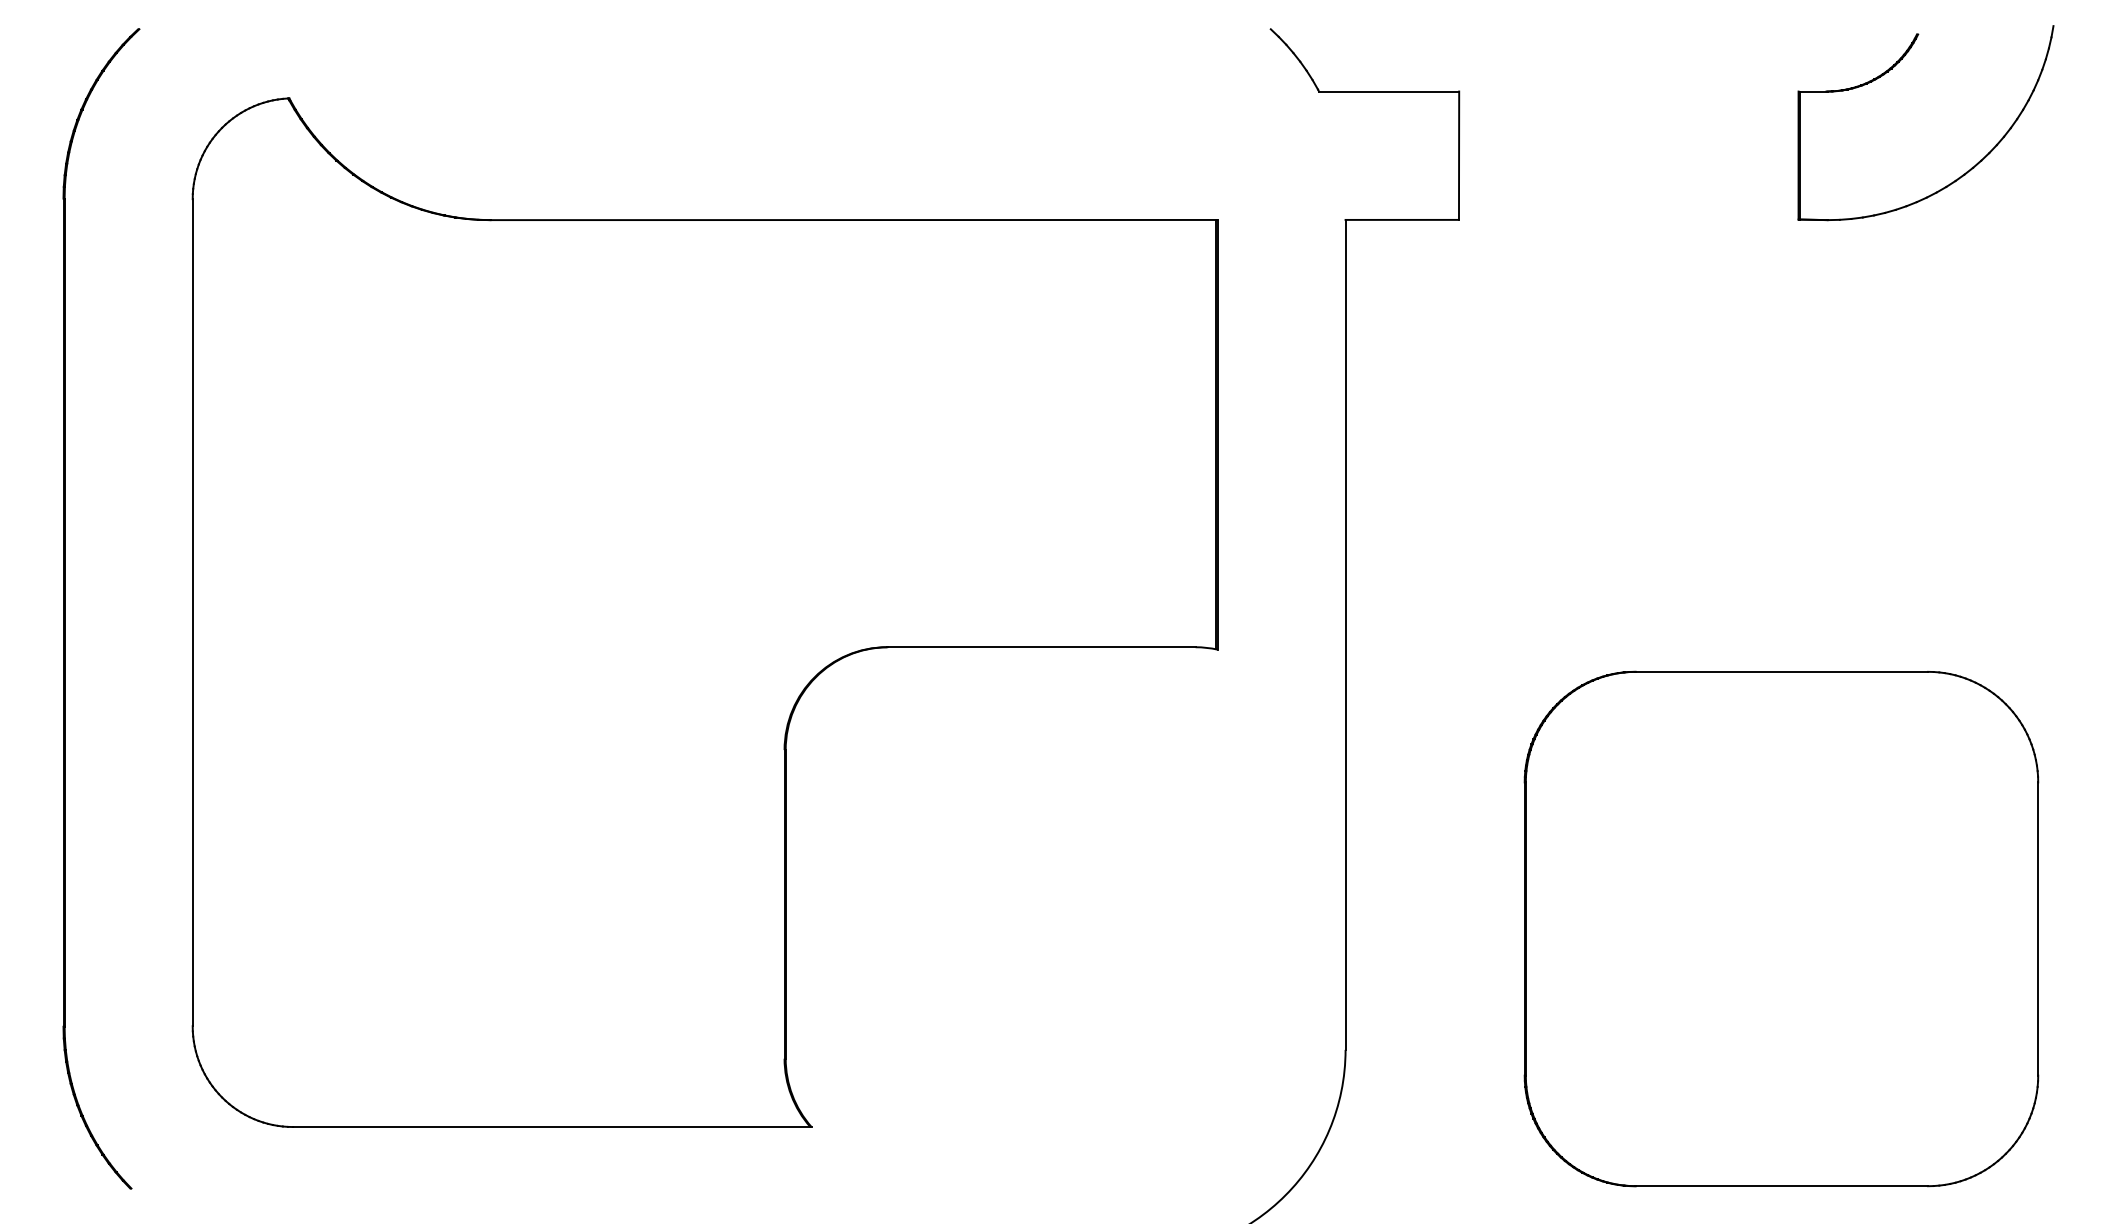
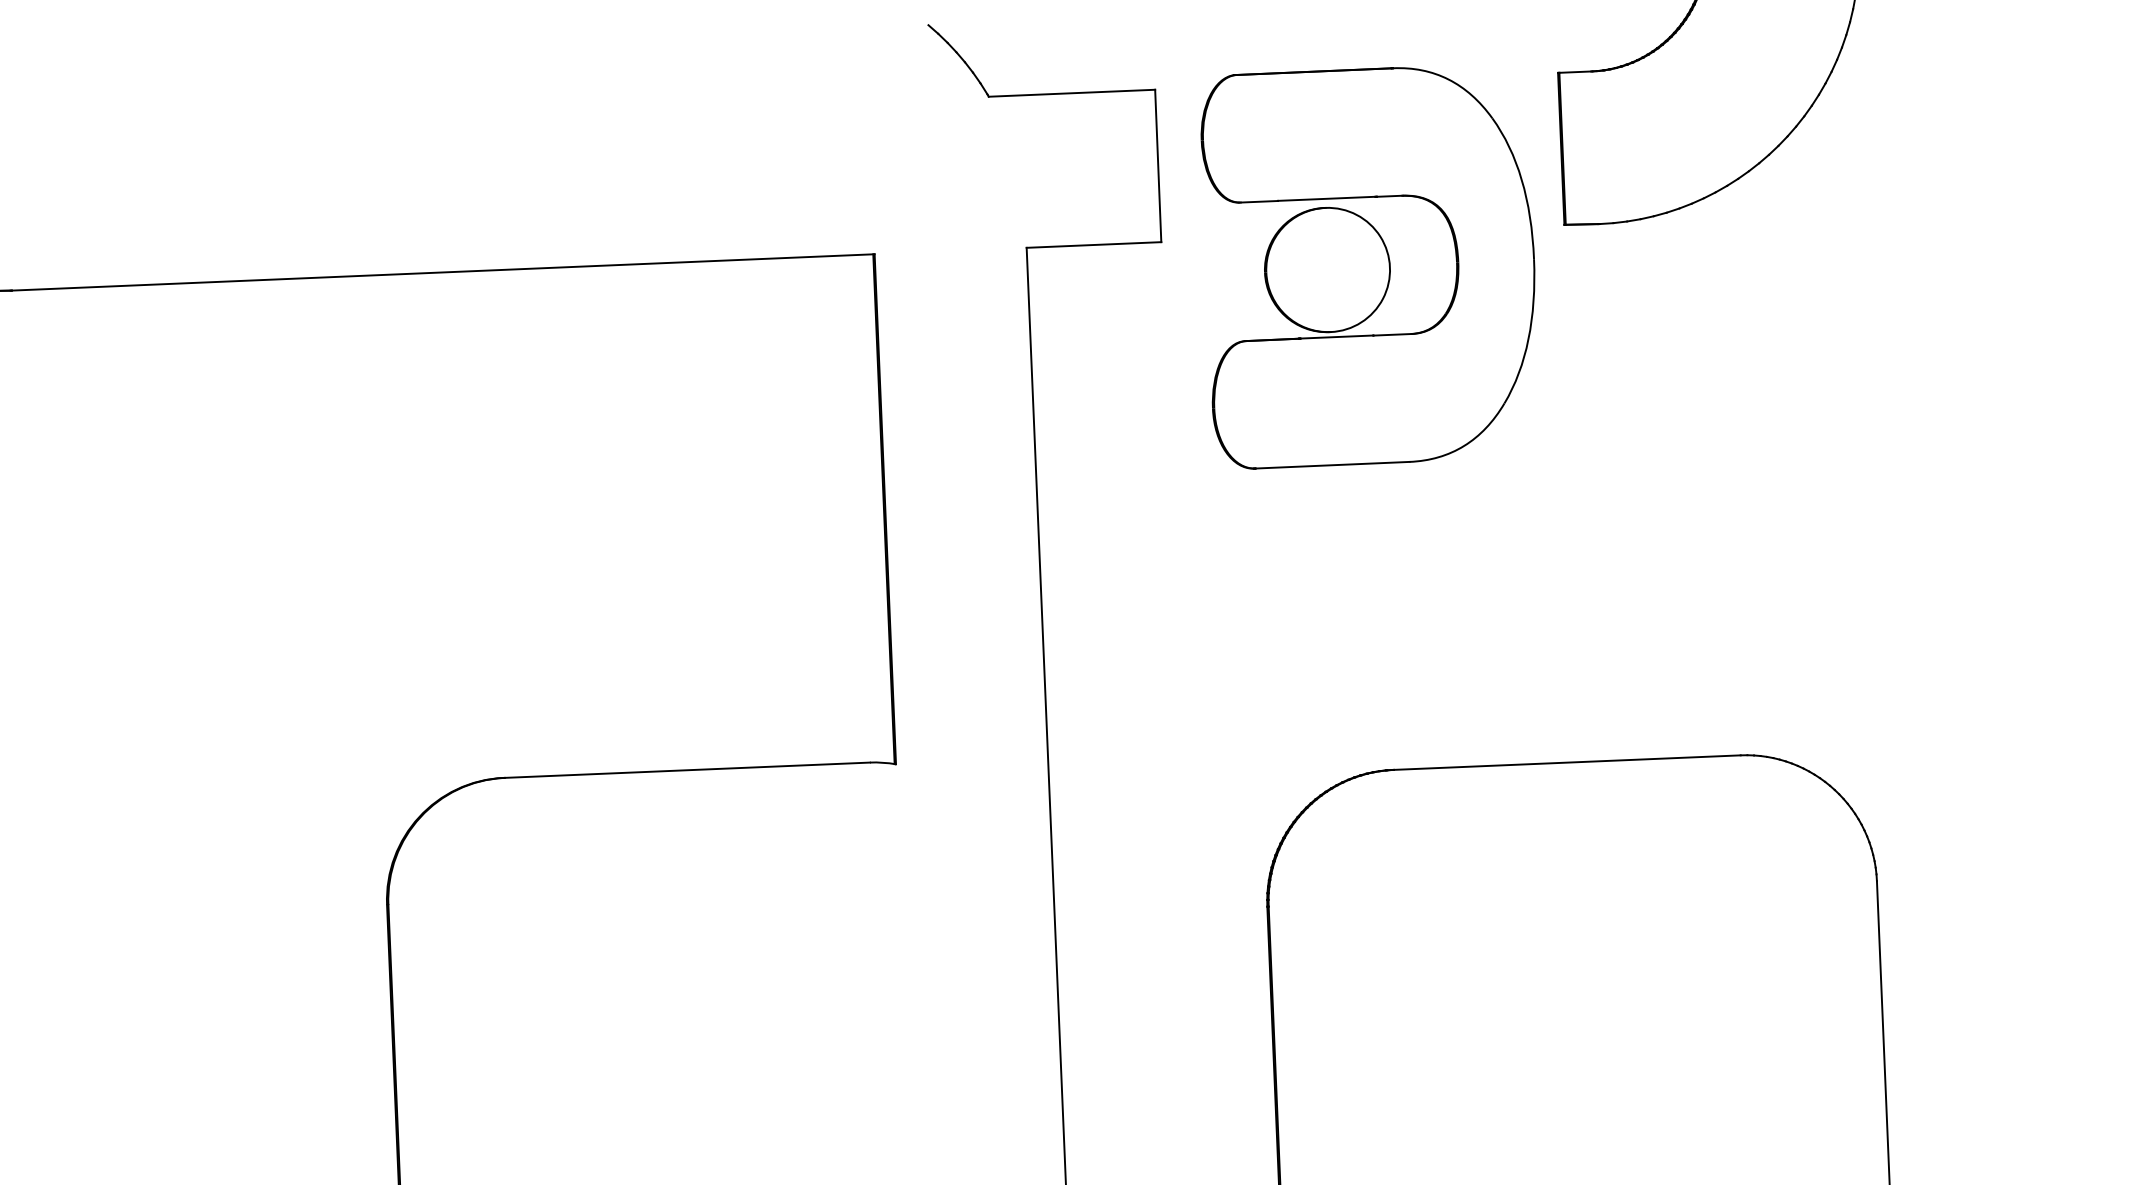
part: (1633, 247) -> (1369, 266), added

